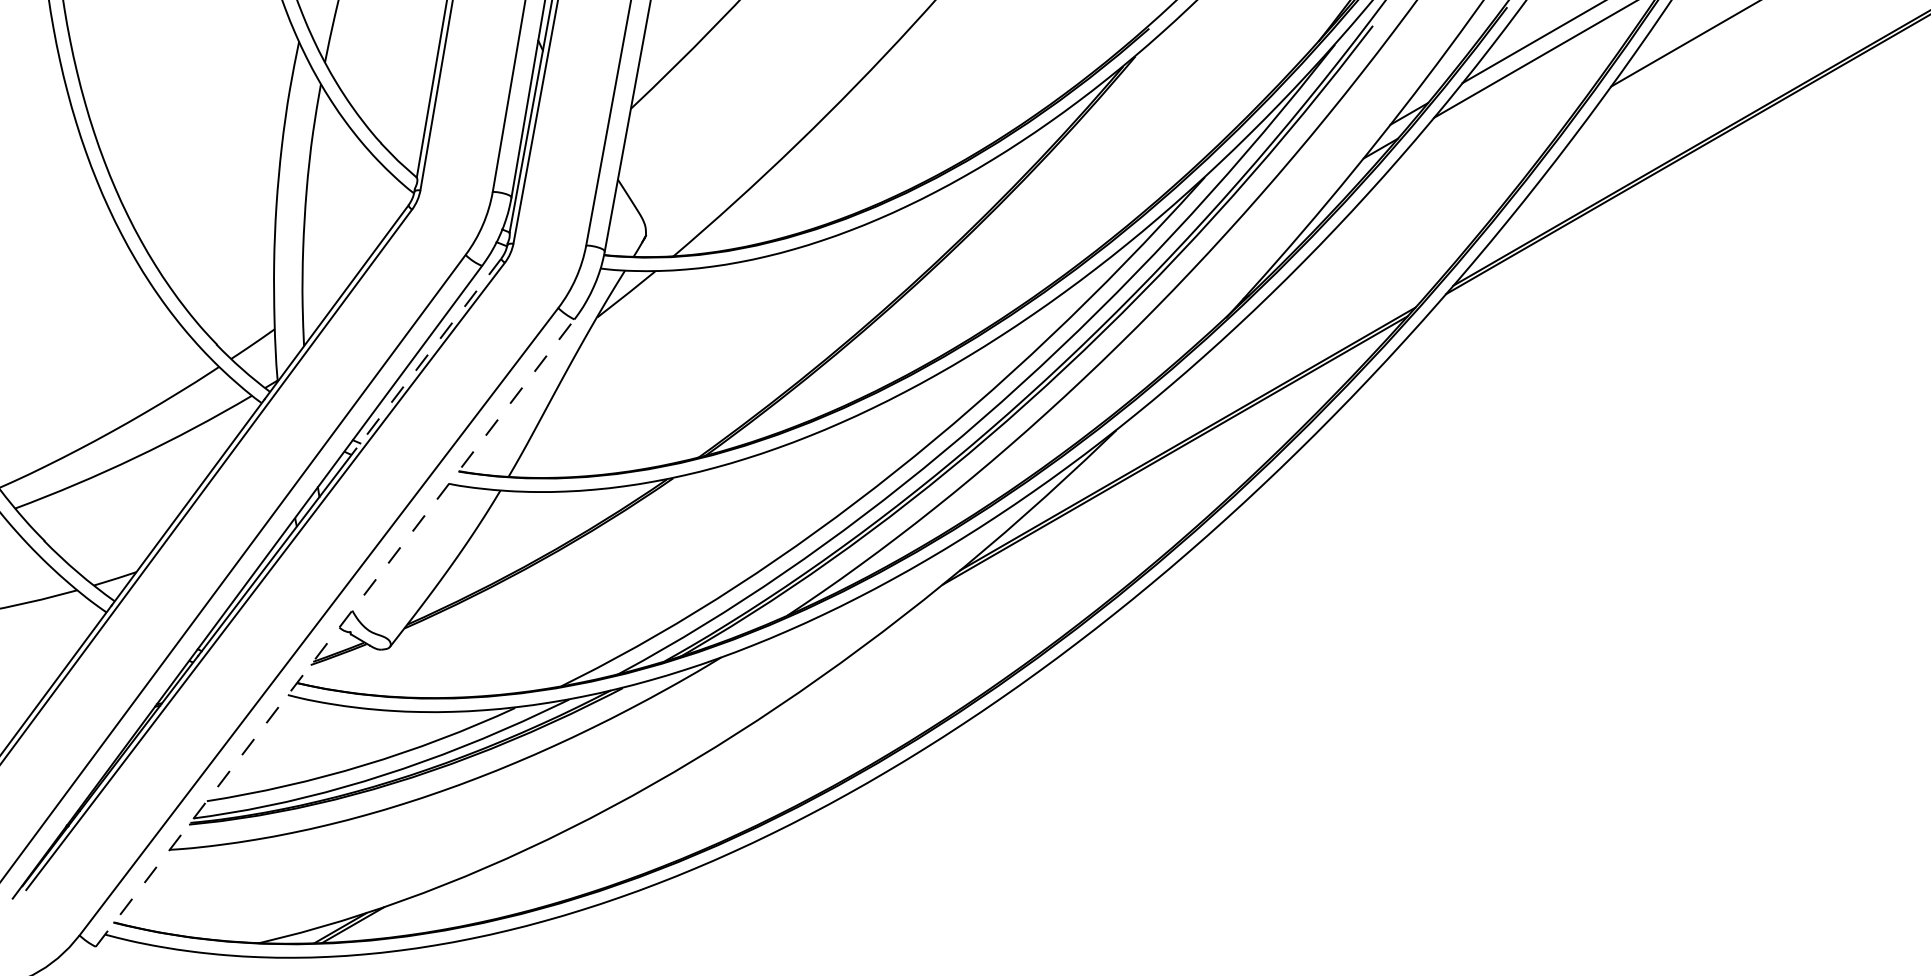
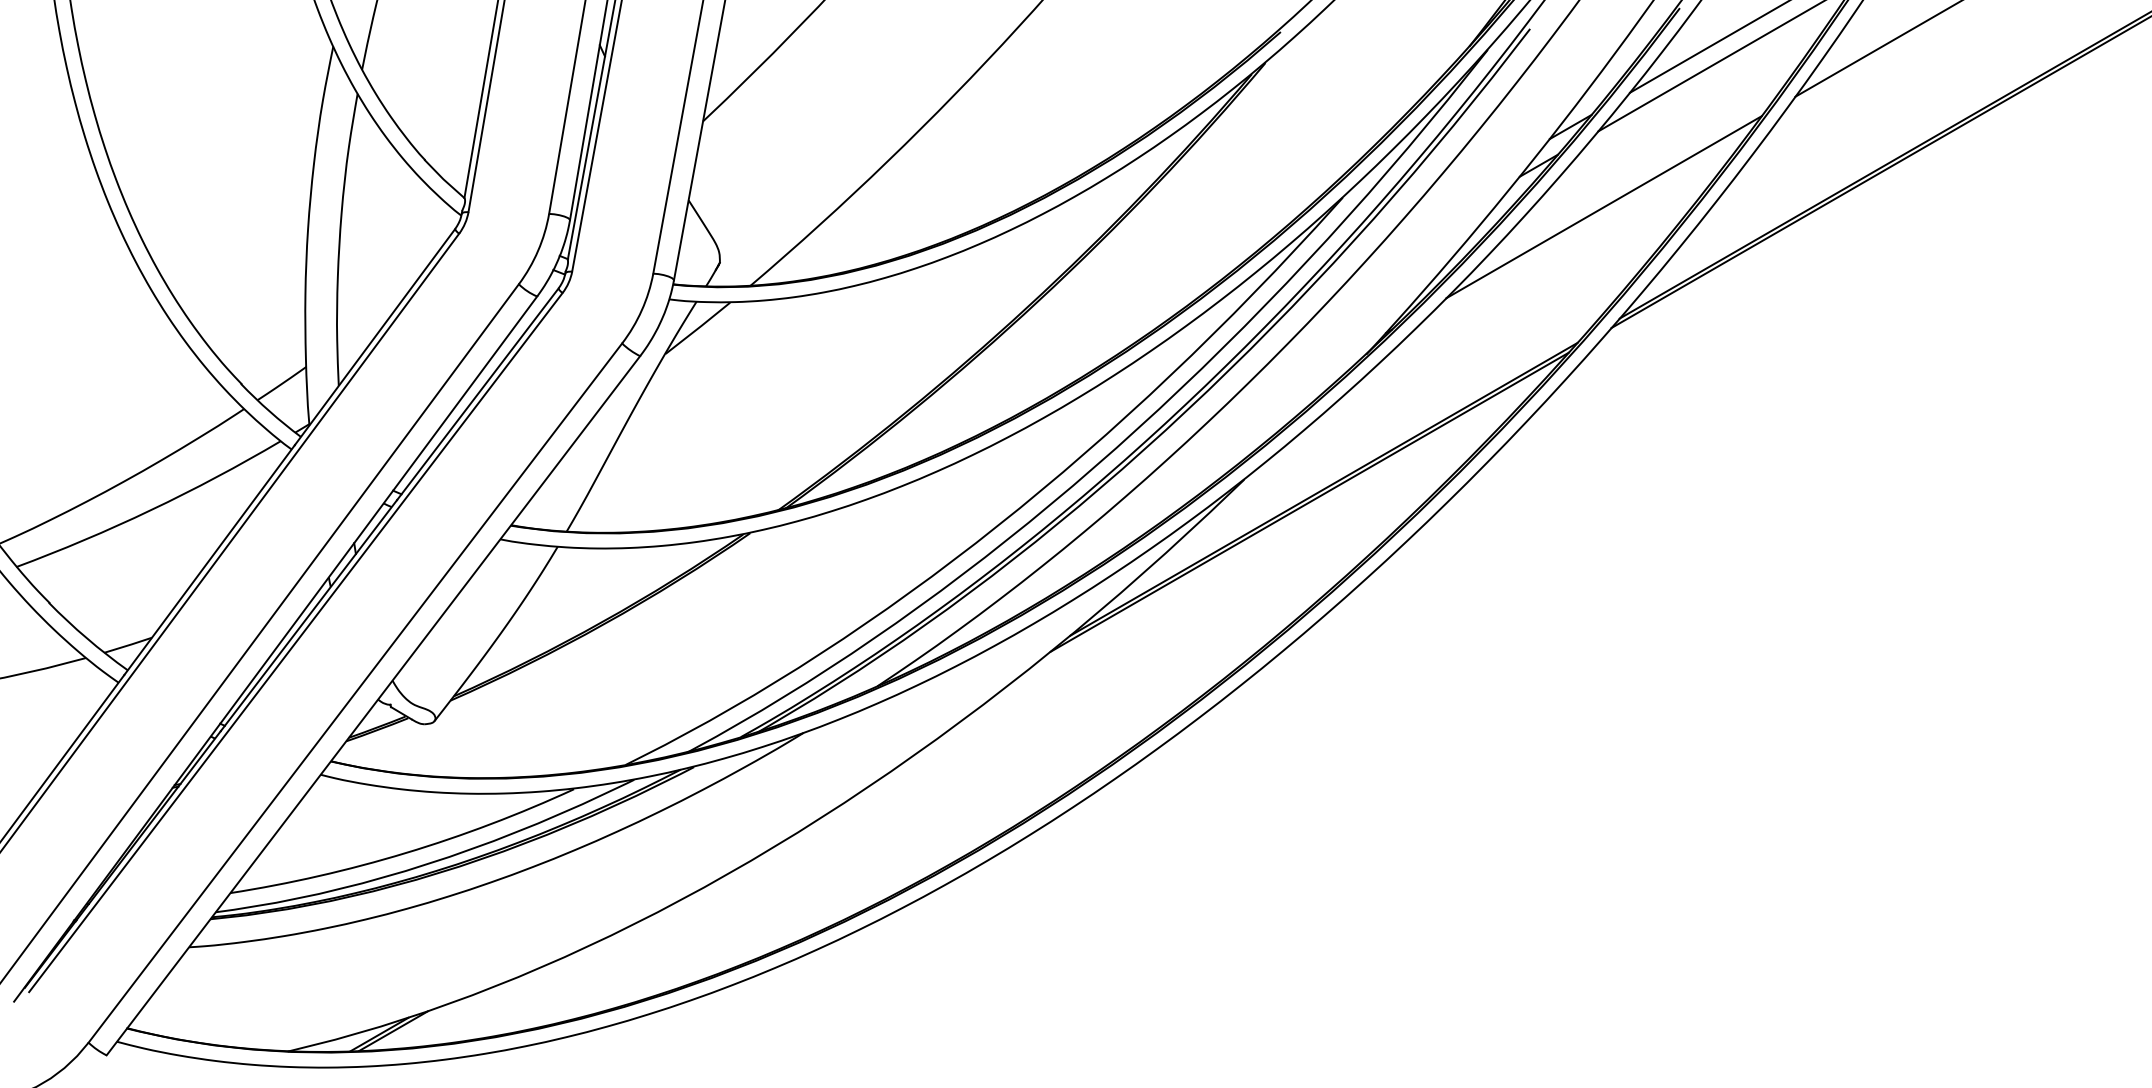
line: (1438, 186) -> (1603, 207), added
line: (428, 353) -> (477, 394), dashed -> solid
line: (335, 632) -> (373, 705), dashed -> solid

